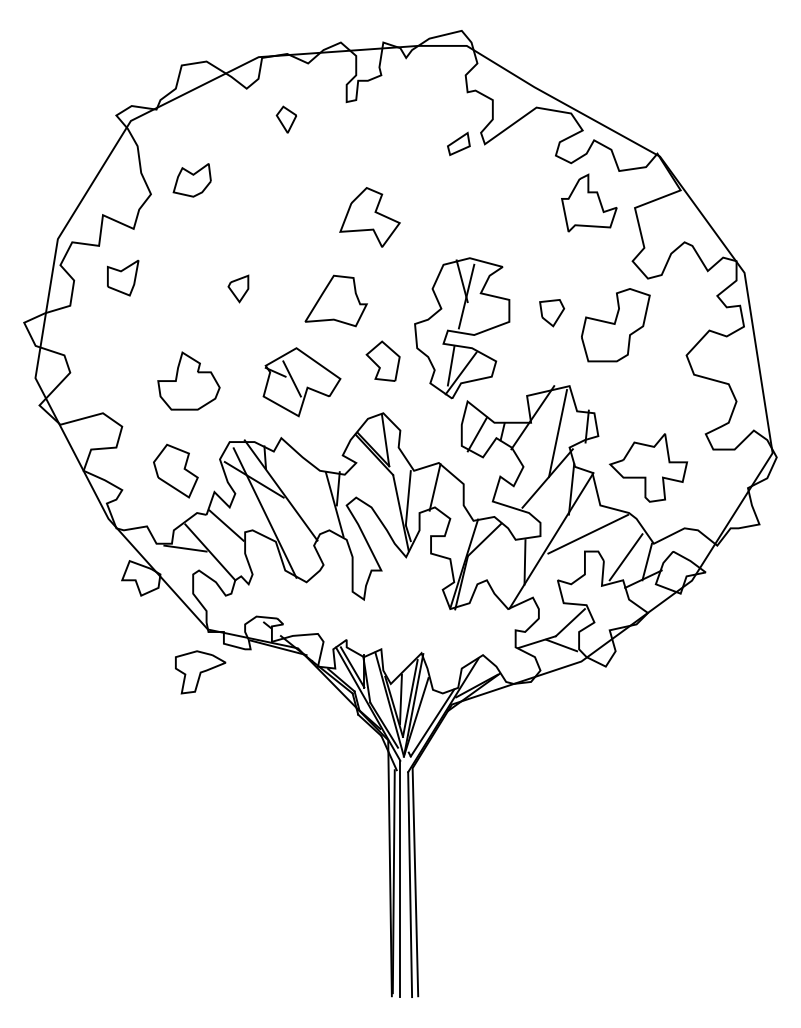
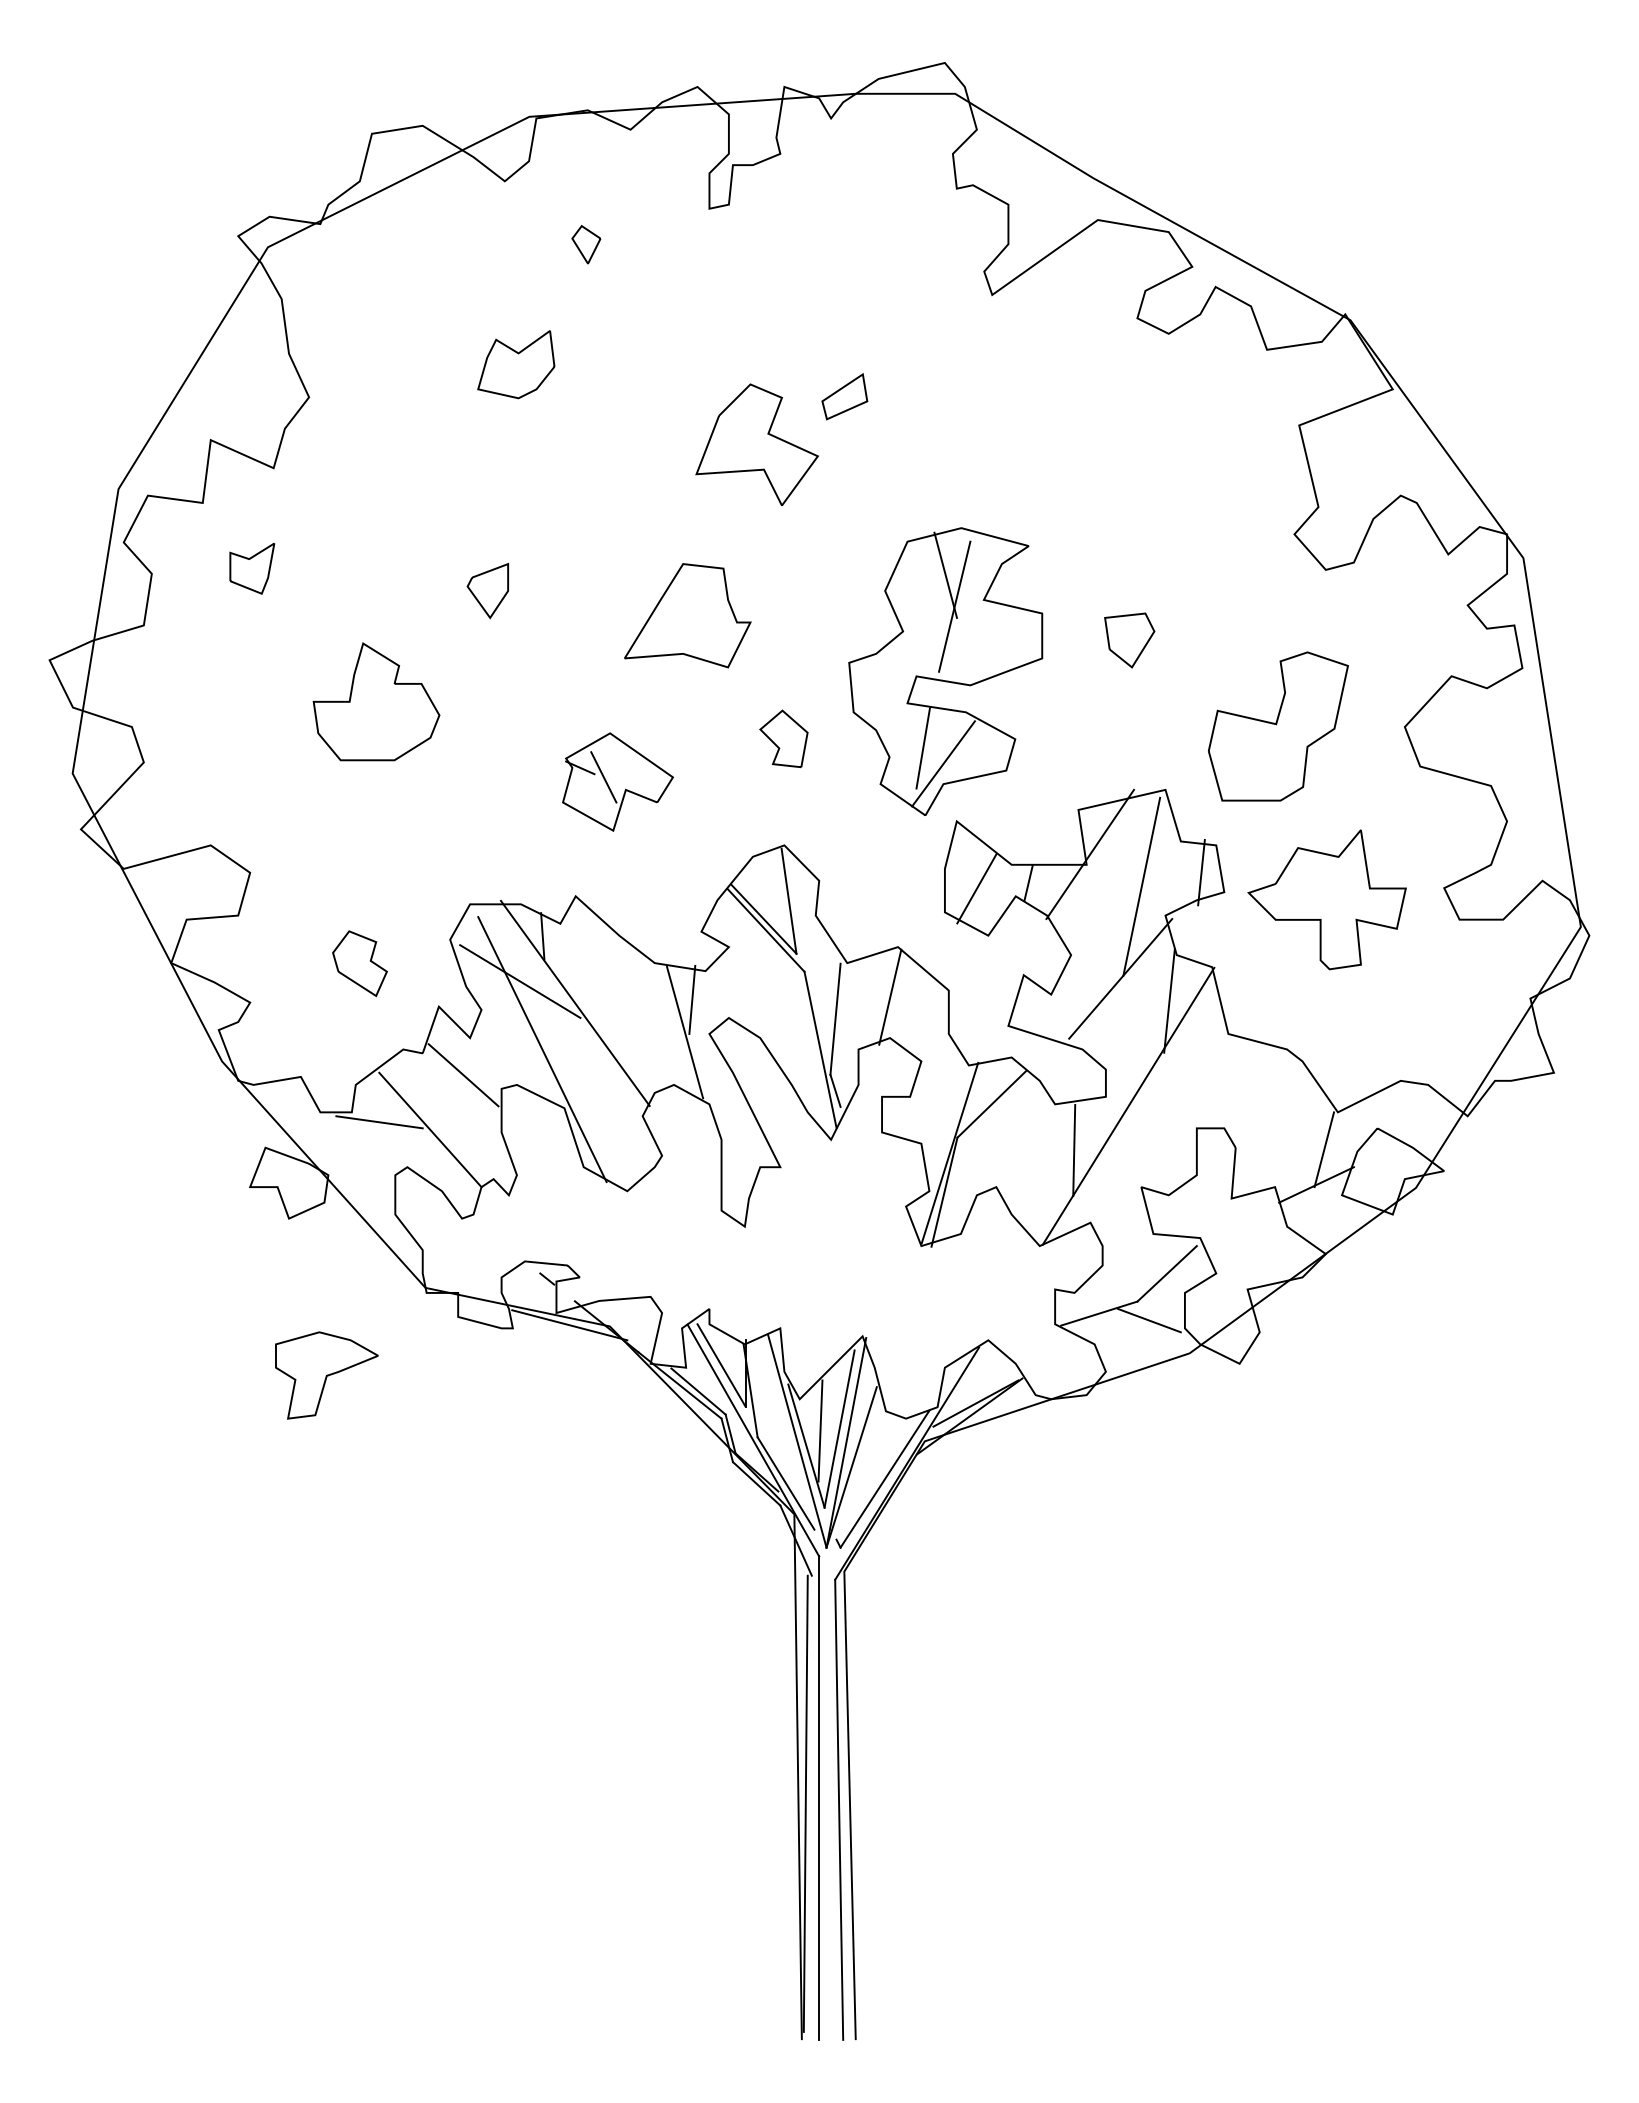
part: (286, 119) -> (586, 244), size x0.7
part: (458, 143) -> (844, 395), moved
part: (191, 180) -> (514, 365), moved
part: (589, 202) -> (1206, 414), removed
part: (123, 277) -> (252, 567), size x0.7
part: (615, 325) -> (1277, 727), moved
part: (382, 360) -> (782, 737), size x0.7
part: (188, 380) -> (375, 700), moved
part: (301, 382) -> (616, 782), size x0.7
part: (648, 467) -> (1326, 899), moved
part: (175, 470) -> (359, 962), size x0.6
line: (588, 533) -> (1204, 1091), removed
line: (625, 557) -> (1279, 1140), removed
part: (200, 672) -> (326, 1375), moved

